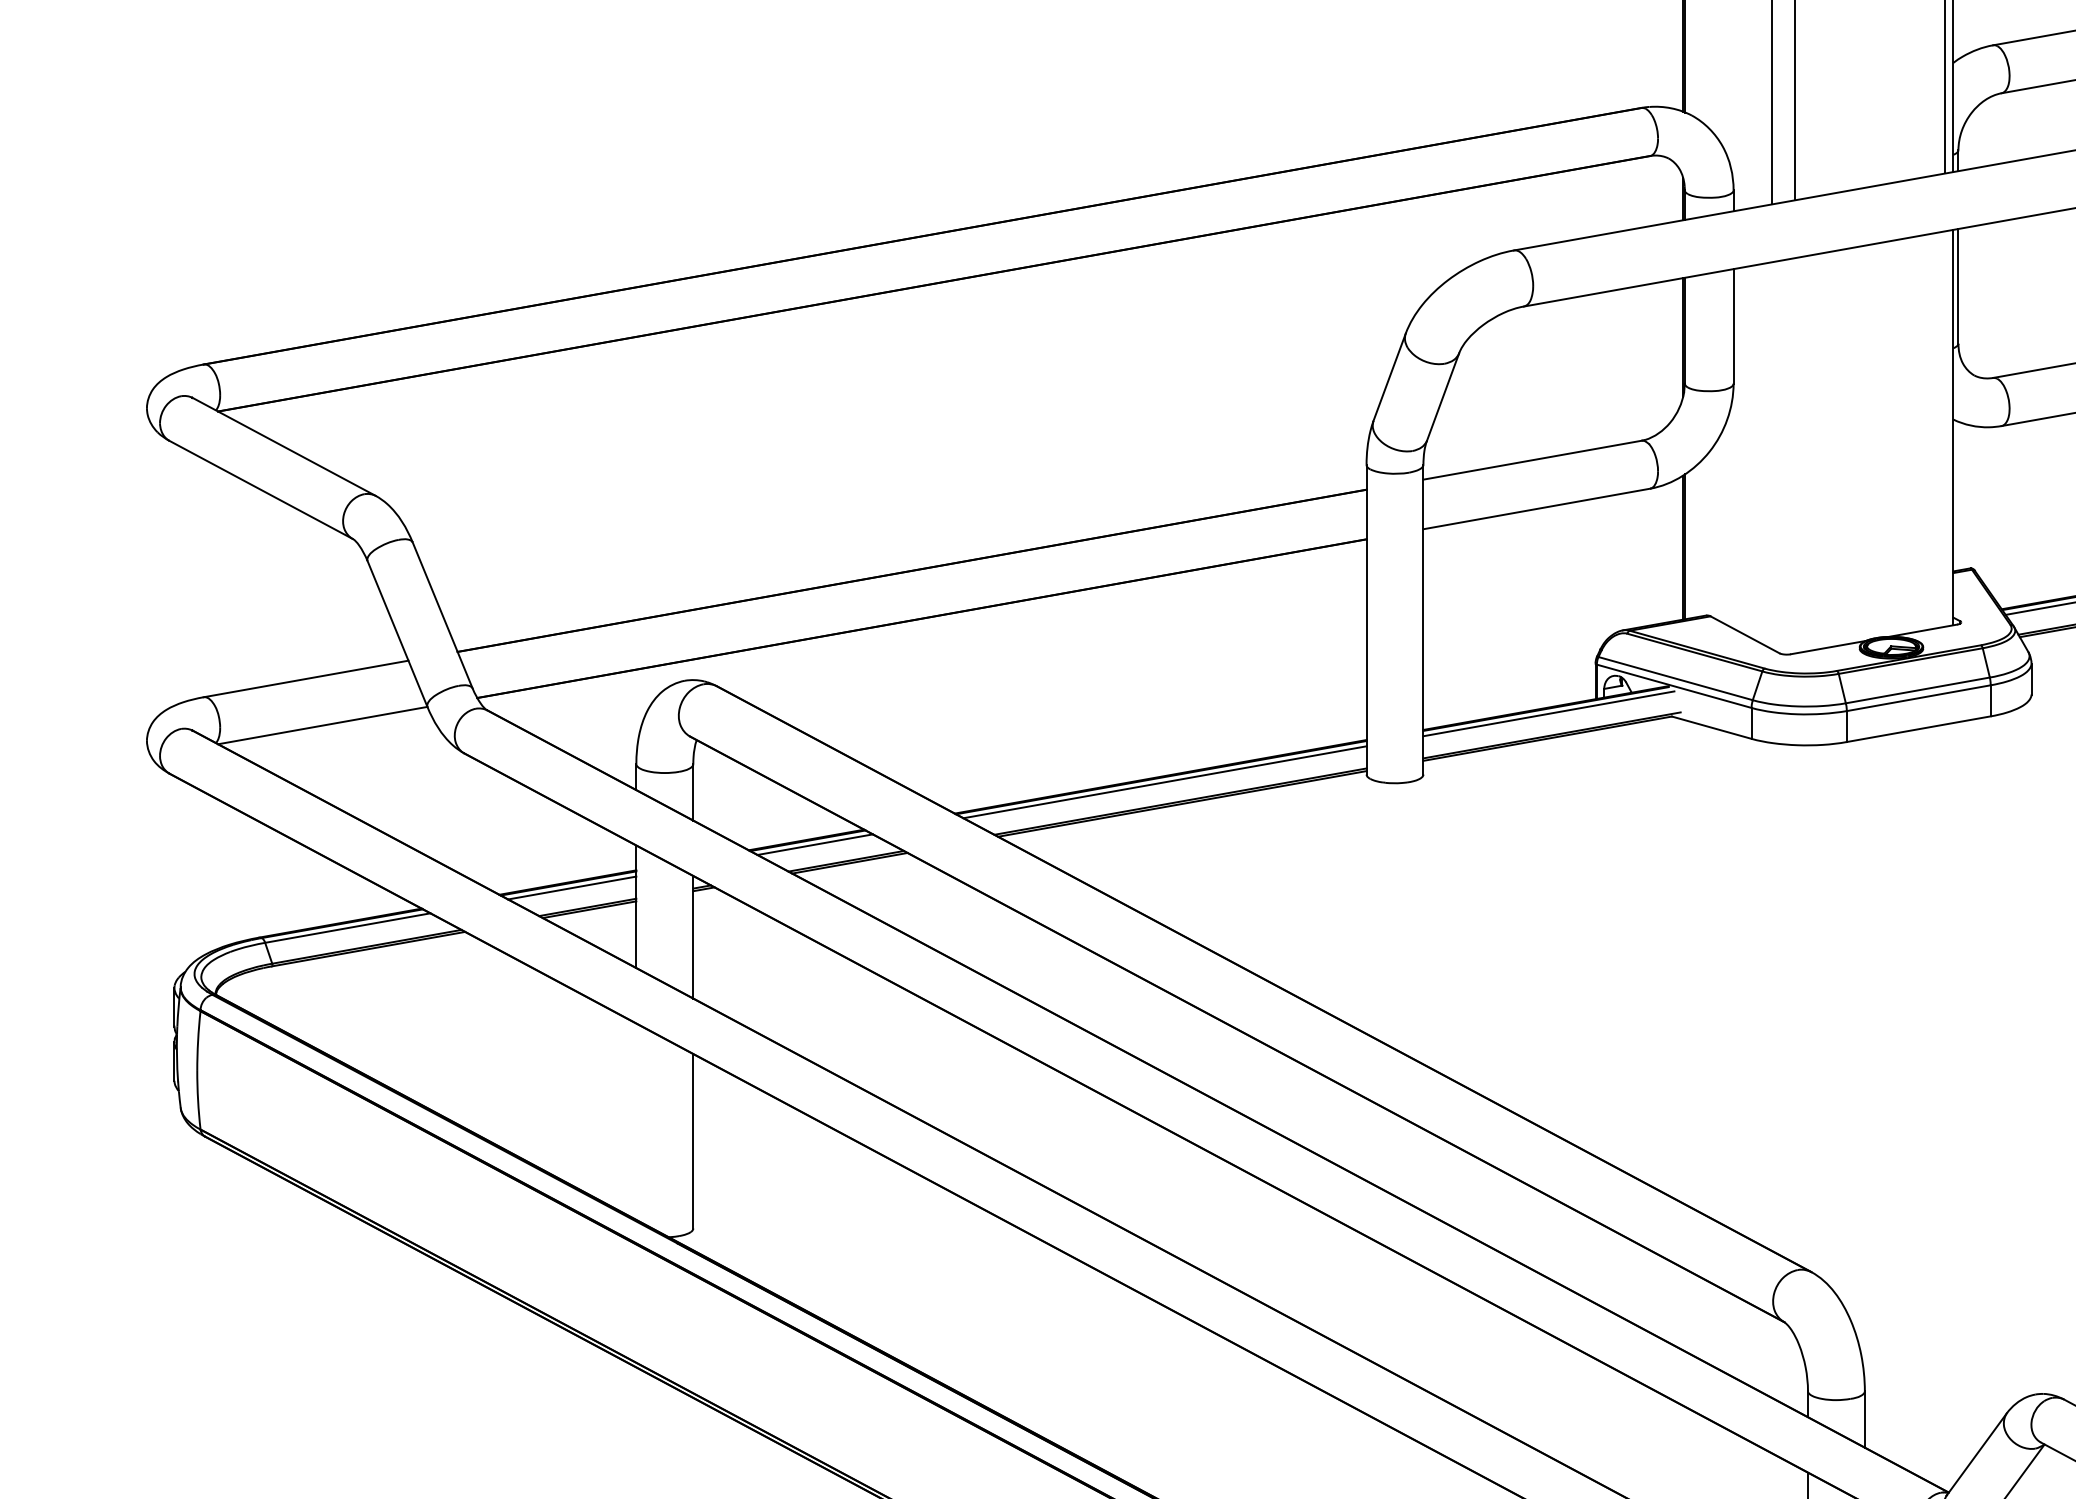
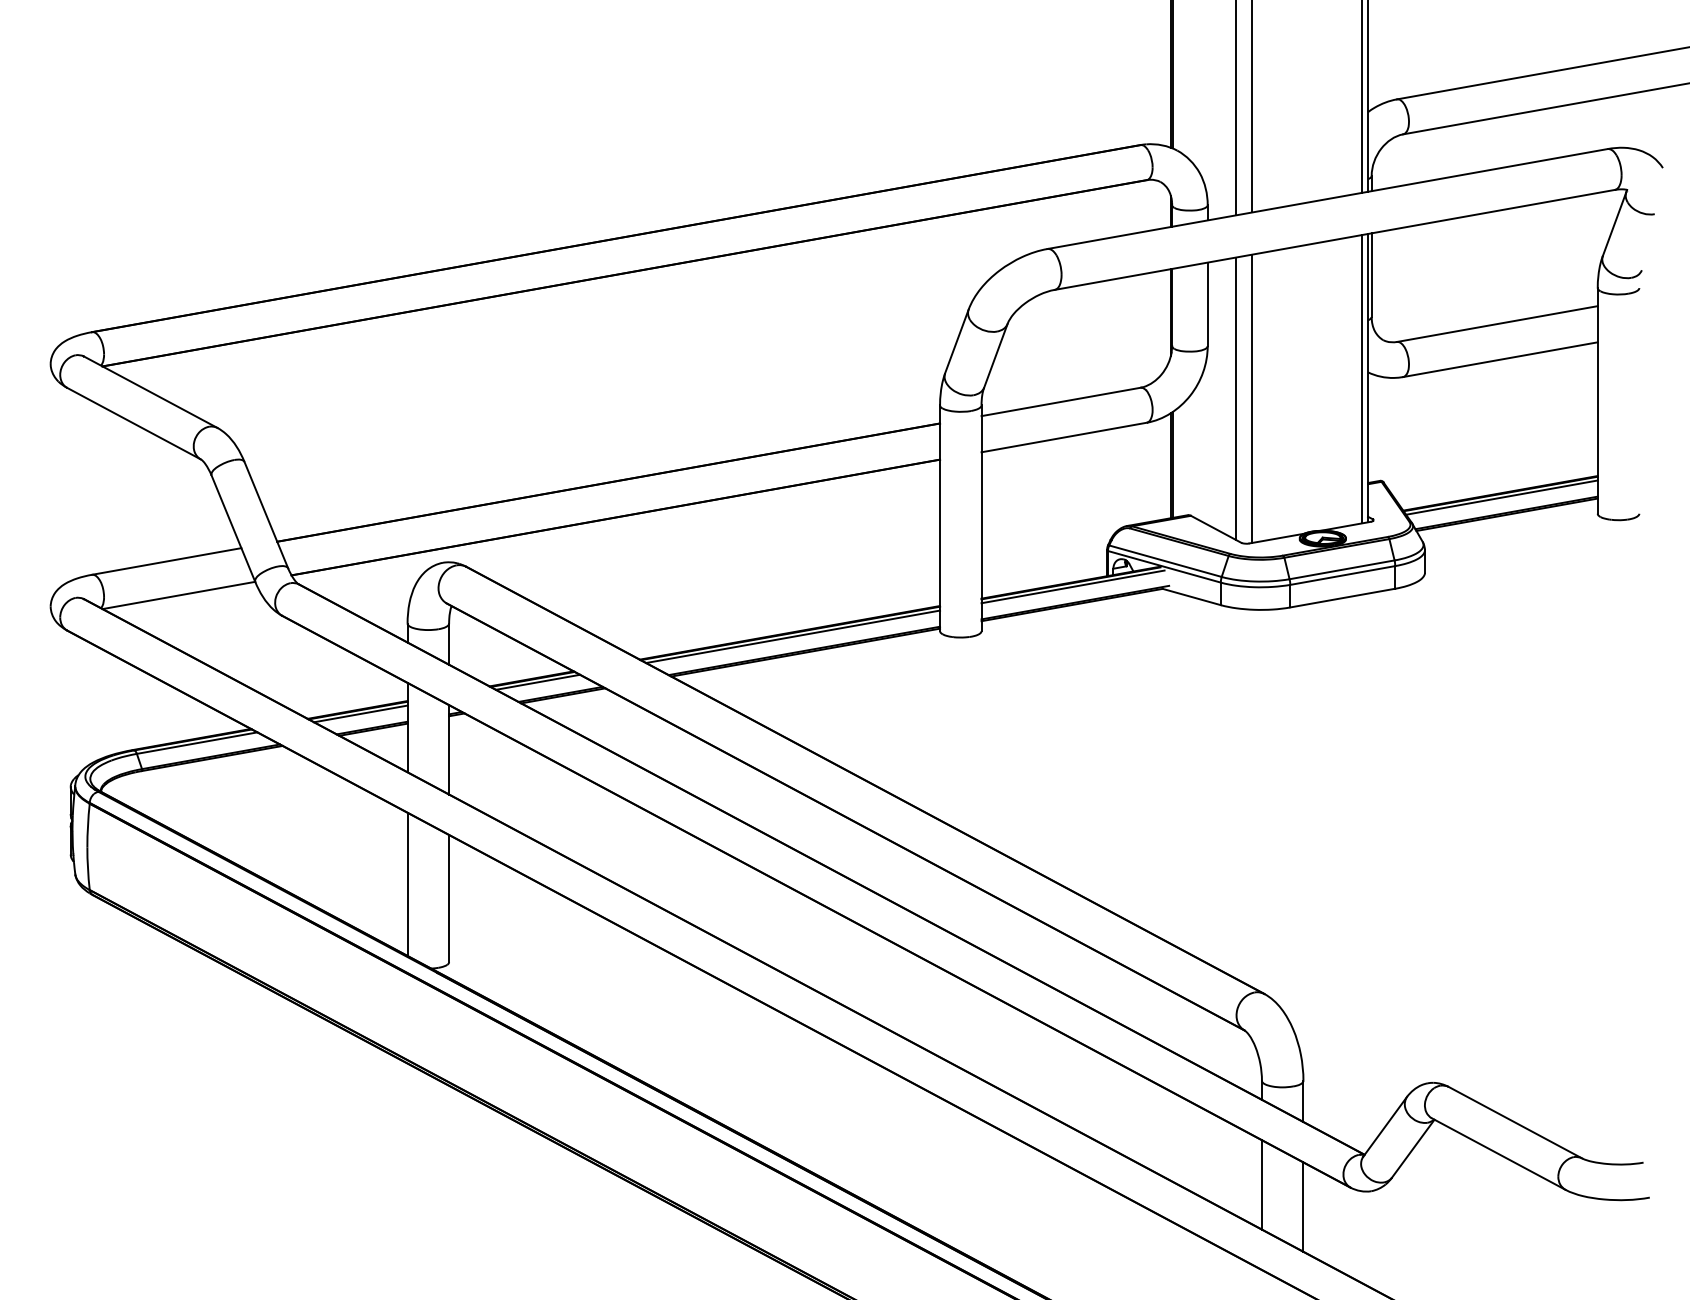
line: (1945, 429) -> (1362, 379), added
line: (1773, 455) -> (1236, 398), added
line: (1794, 455) -> (1252, 398), added
line: (636, 1120) -> (407, 883), added

